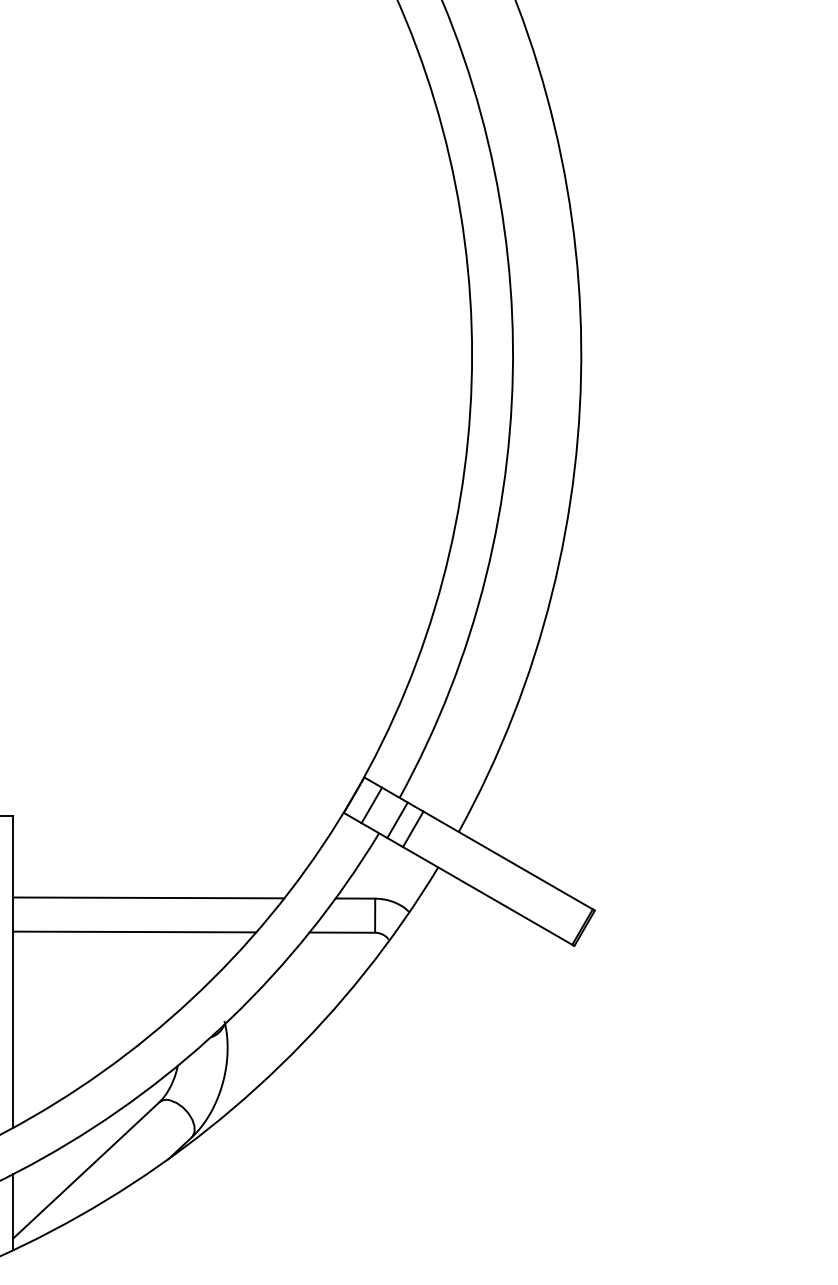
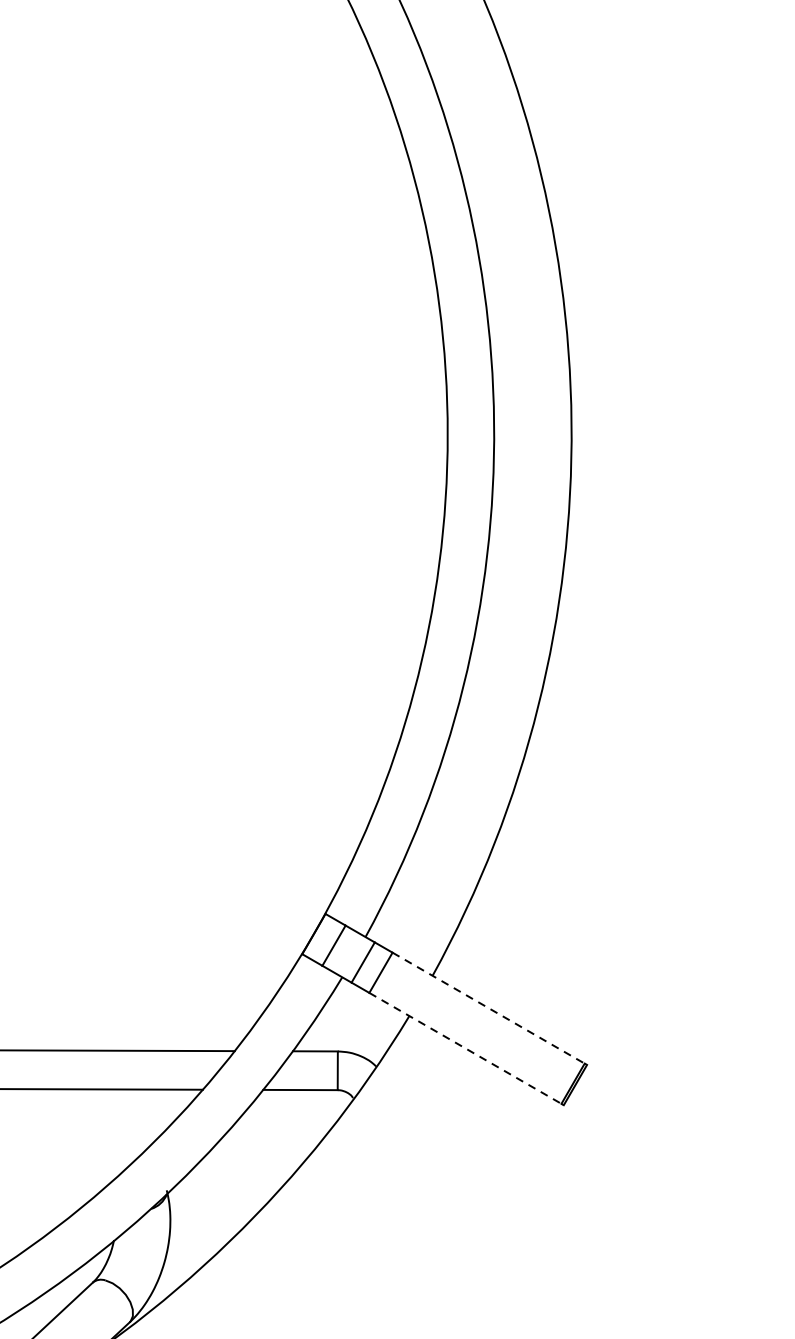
line: (508, 860) -> (489, 1008), solid -> dashed
line: (487, 895) -> (465, 1047), solid -> dashed

